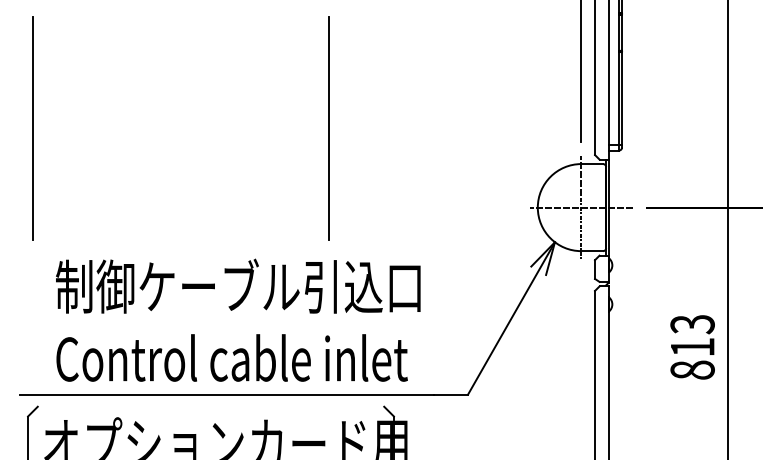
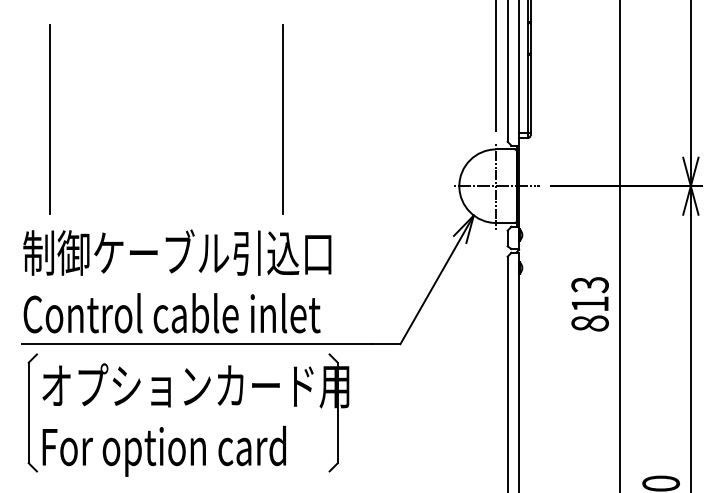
line: (32, 128) -> (49, 119), moved
text: (238, 320) -> (177, 281), moved

